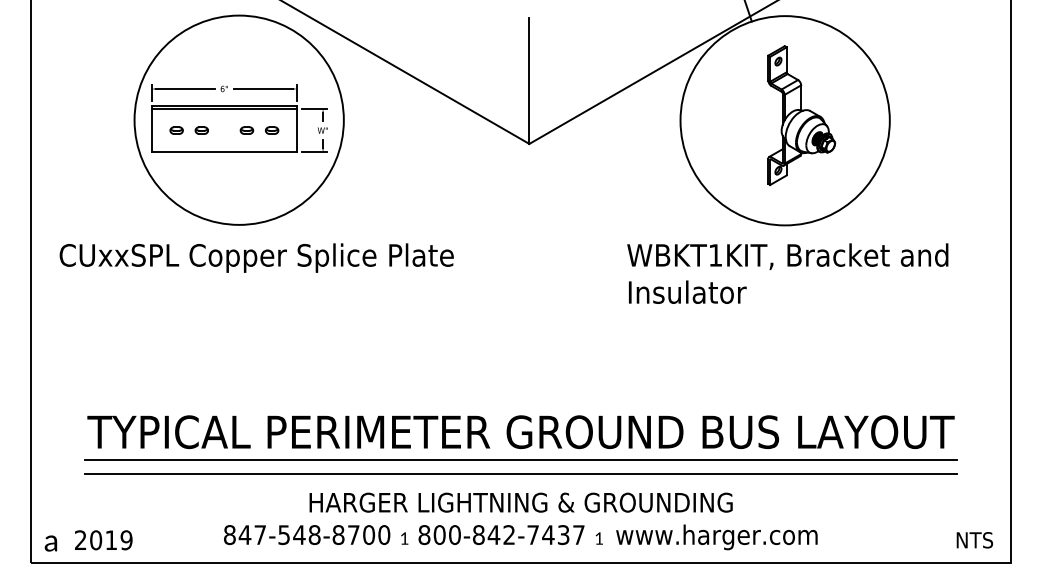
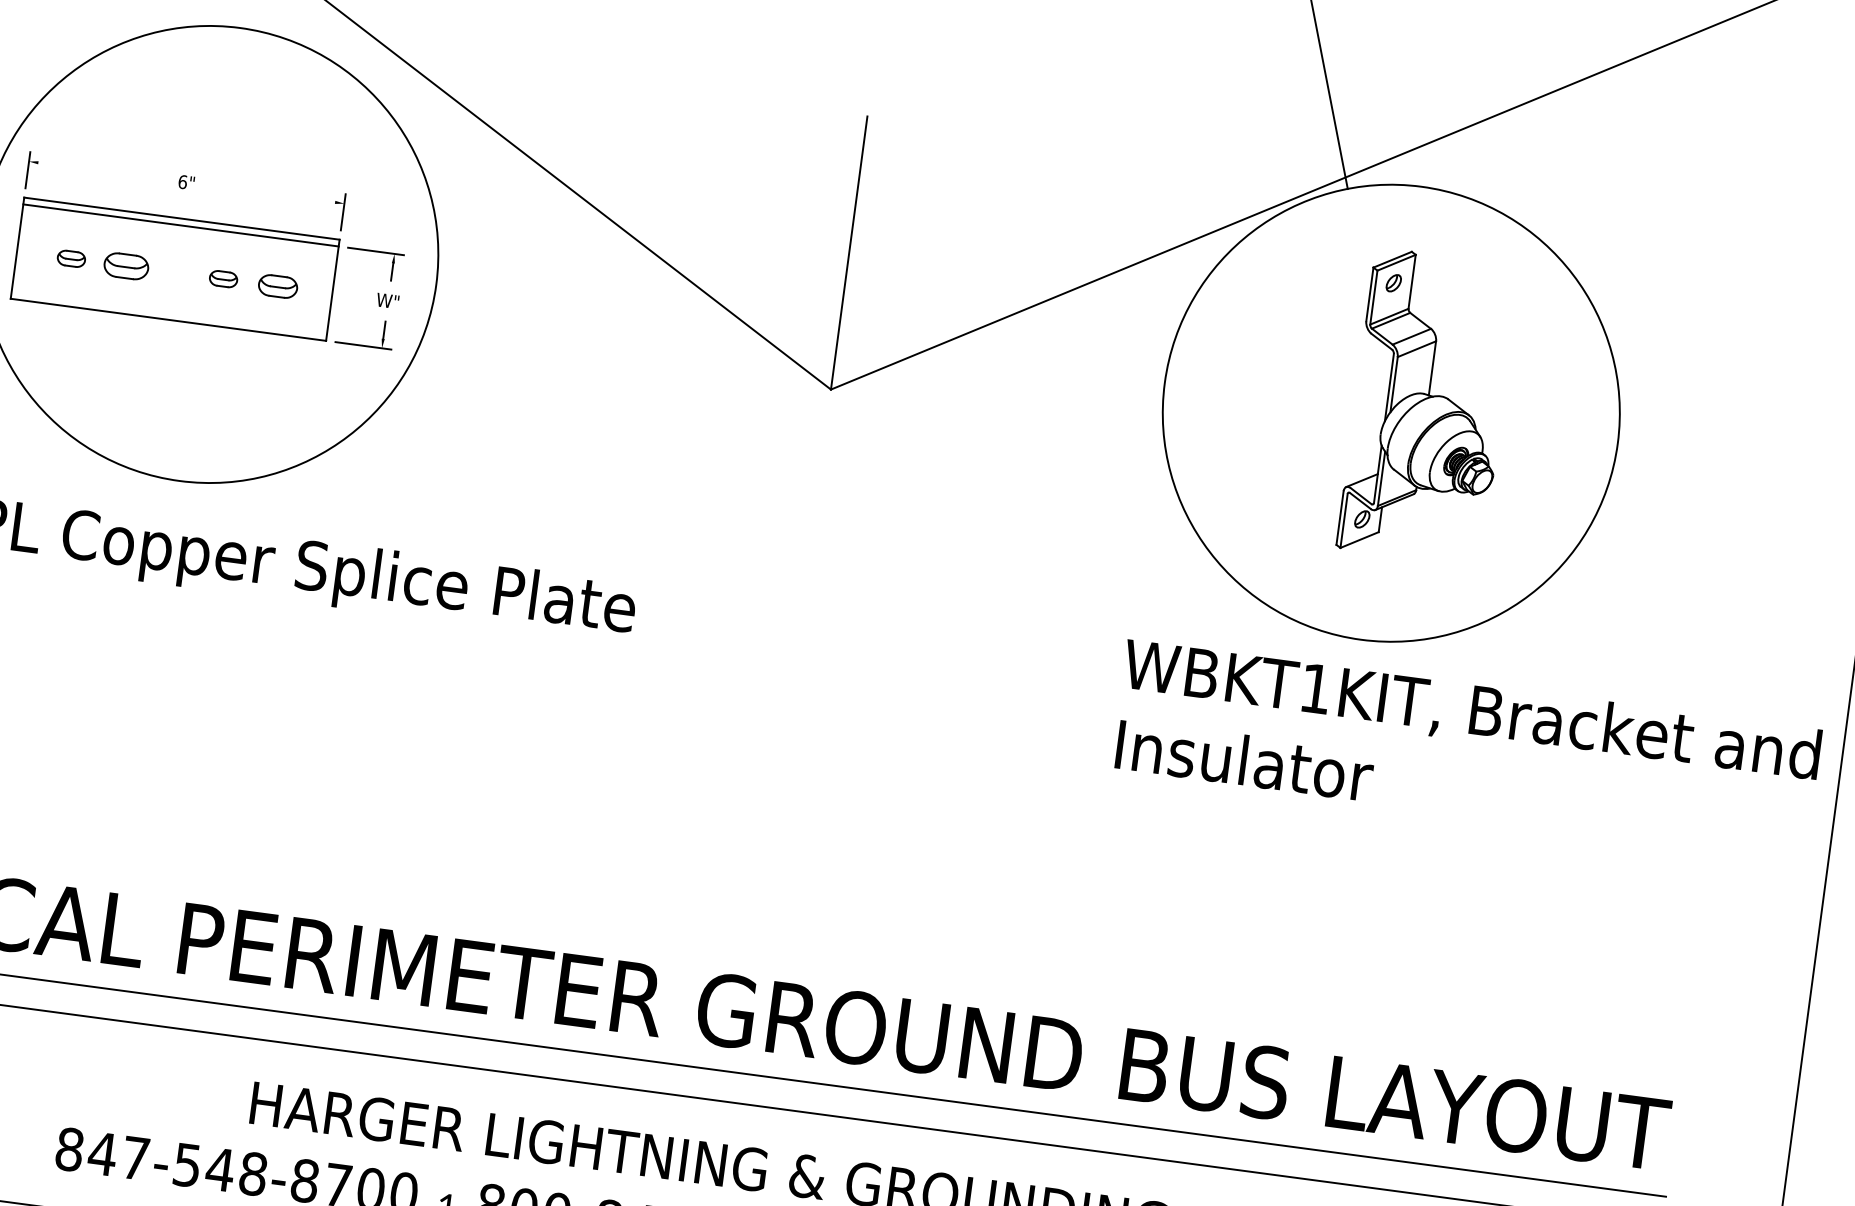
line: (184, 89) -> (100, 172), removed
line: (263, 89) -> (271, 194), removed
part: (201, 130) -> (125, 265), size x1.6
part: (271, 130) -> (276, 285), size x1.4
text: (787, 273) -> (1466, 748), moved

